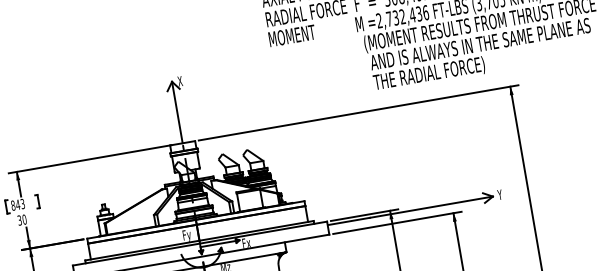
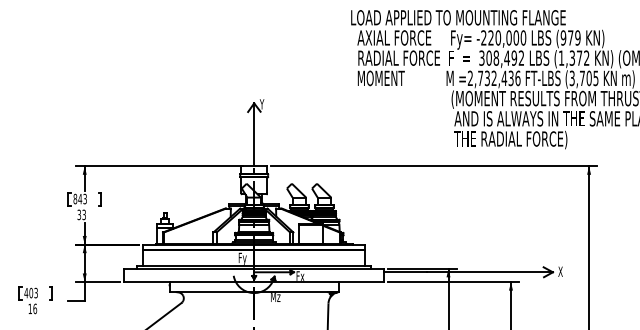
text: (179, 81) -> (261, 104), X -> Y
text: (500, 194) -> (560, 271), Y -> X
text: (24, 219) -> (84, 214), 30 -> 33

